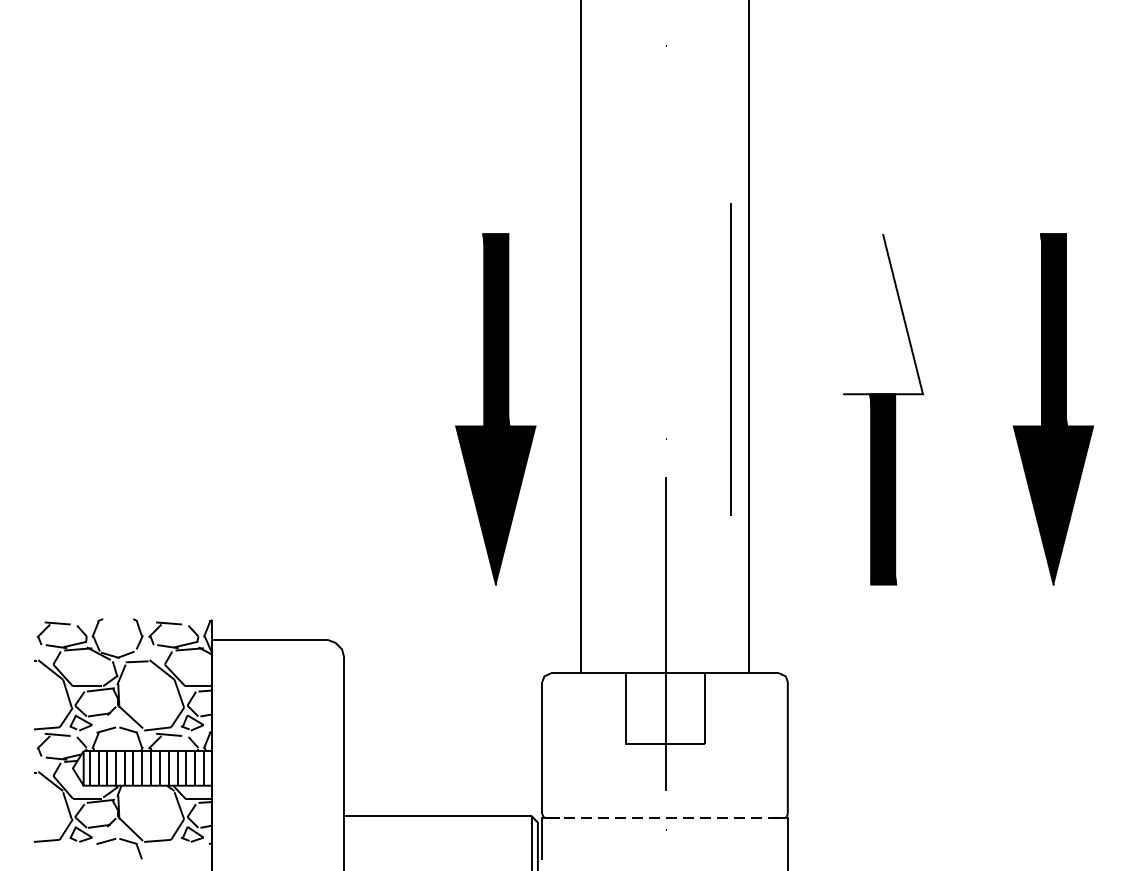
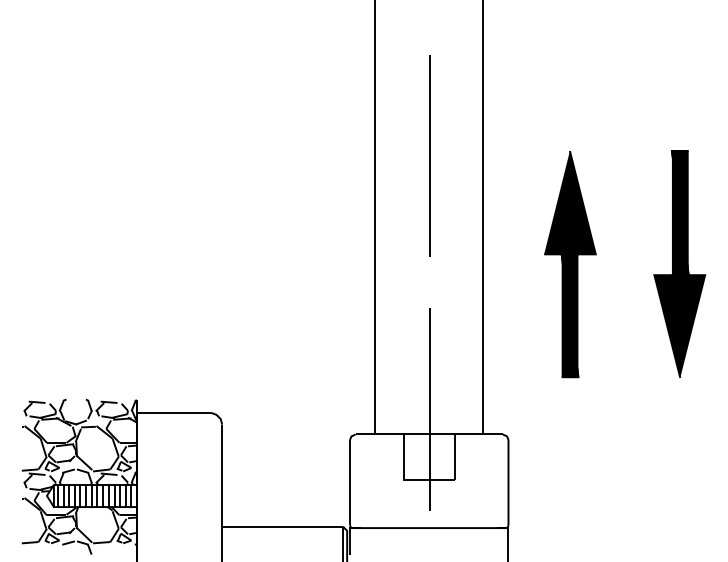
fill: (882, 313) -> (569, 202), added
line: (730, 358) -> (429, 155), moved
part: (495, 408) -> (319, 263), removed
line: (671, 818) -> (433, 528), dashed -> solid

